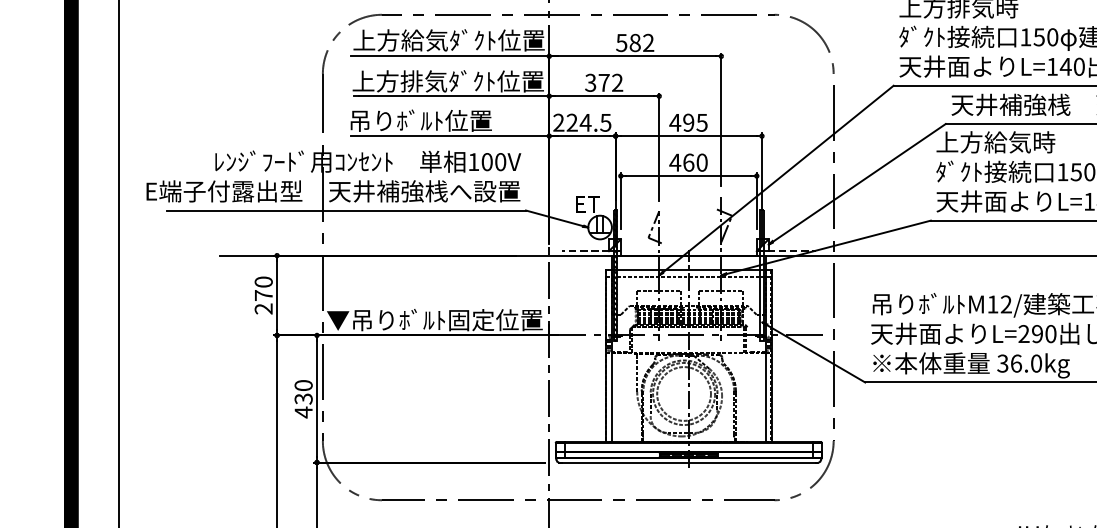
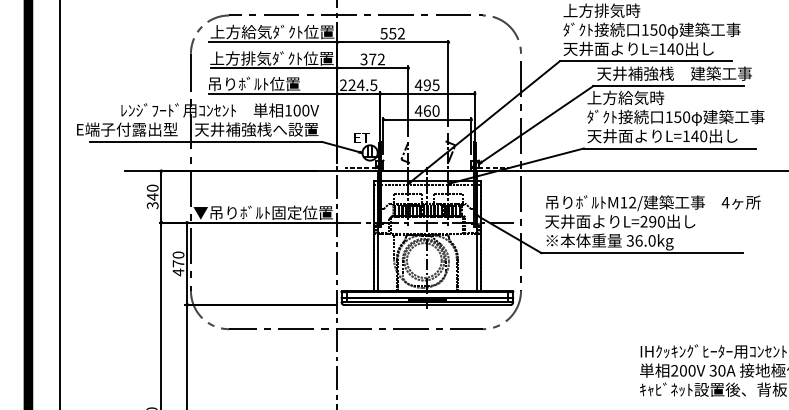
text: (634, 42) -> (392, 33), 582 -> 552
text: (263, 302) -> (152, 201), 270 -> 340
text: (303, 398) -> (178, 263), 430 -> 470

